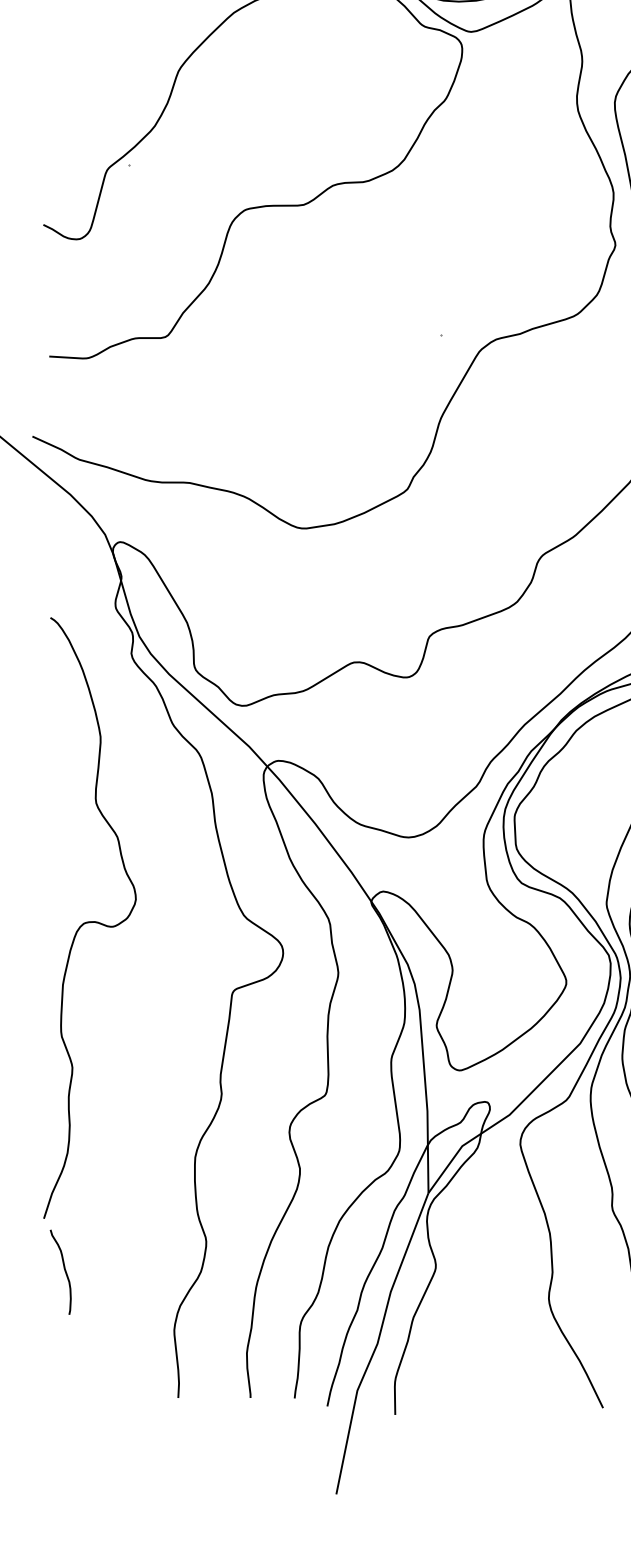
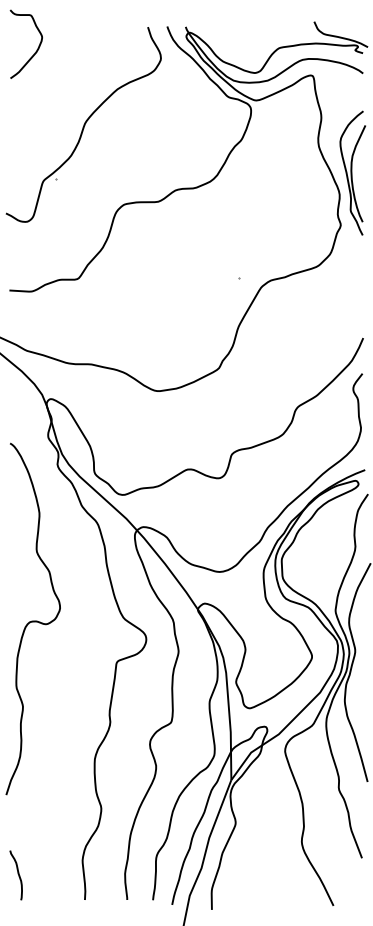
curve: (63, 1270) -> (17, 874), moved

